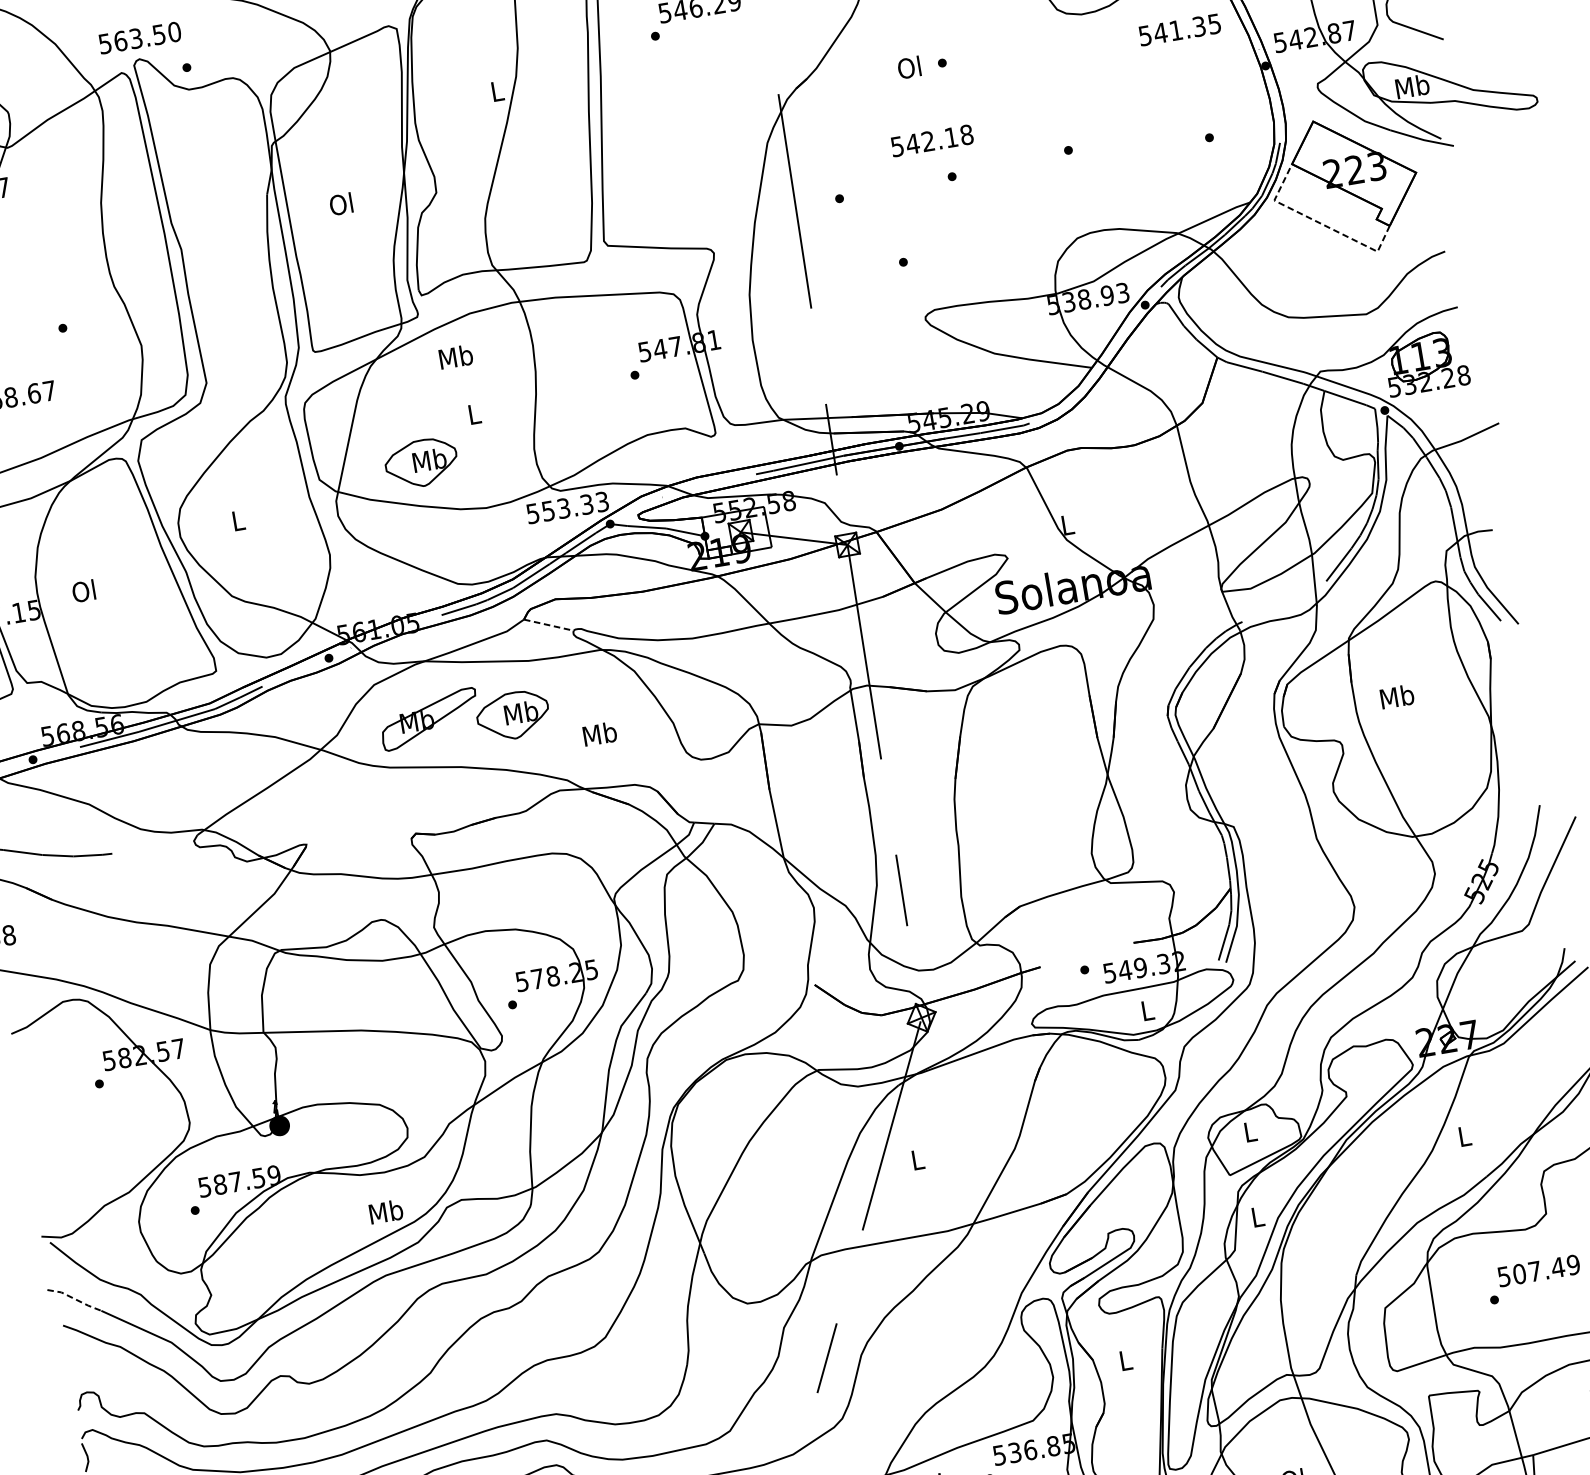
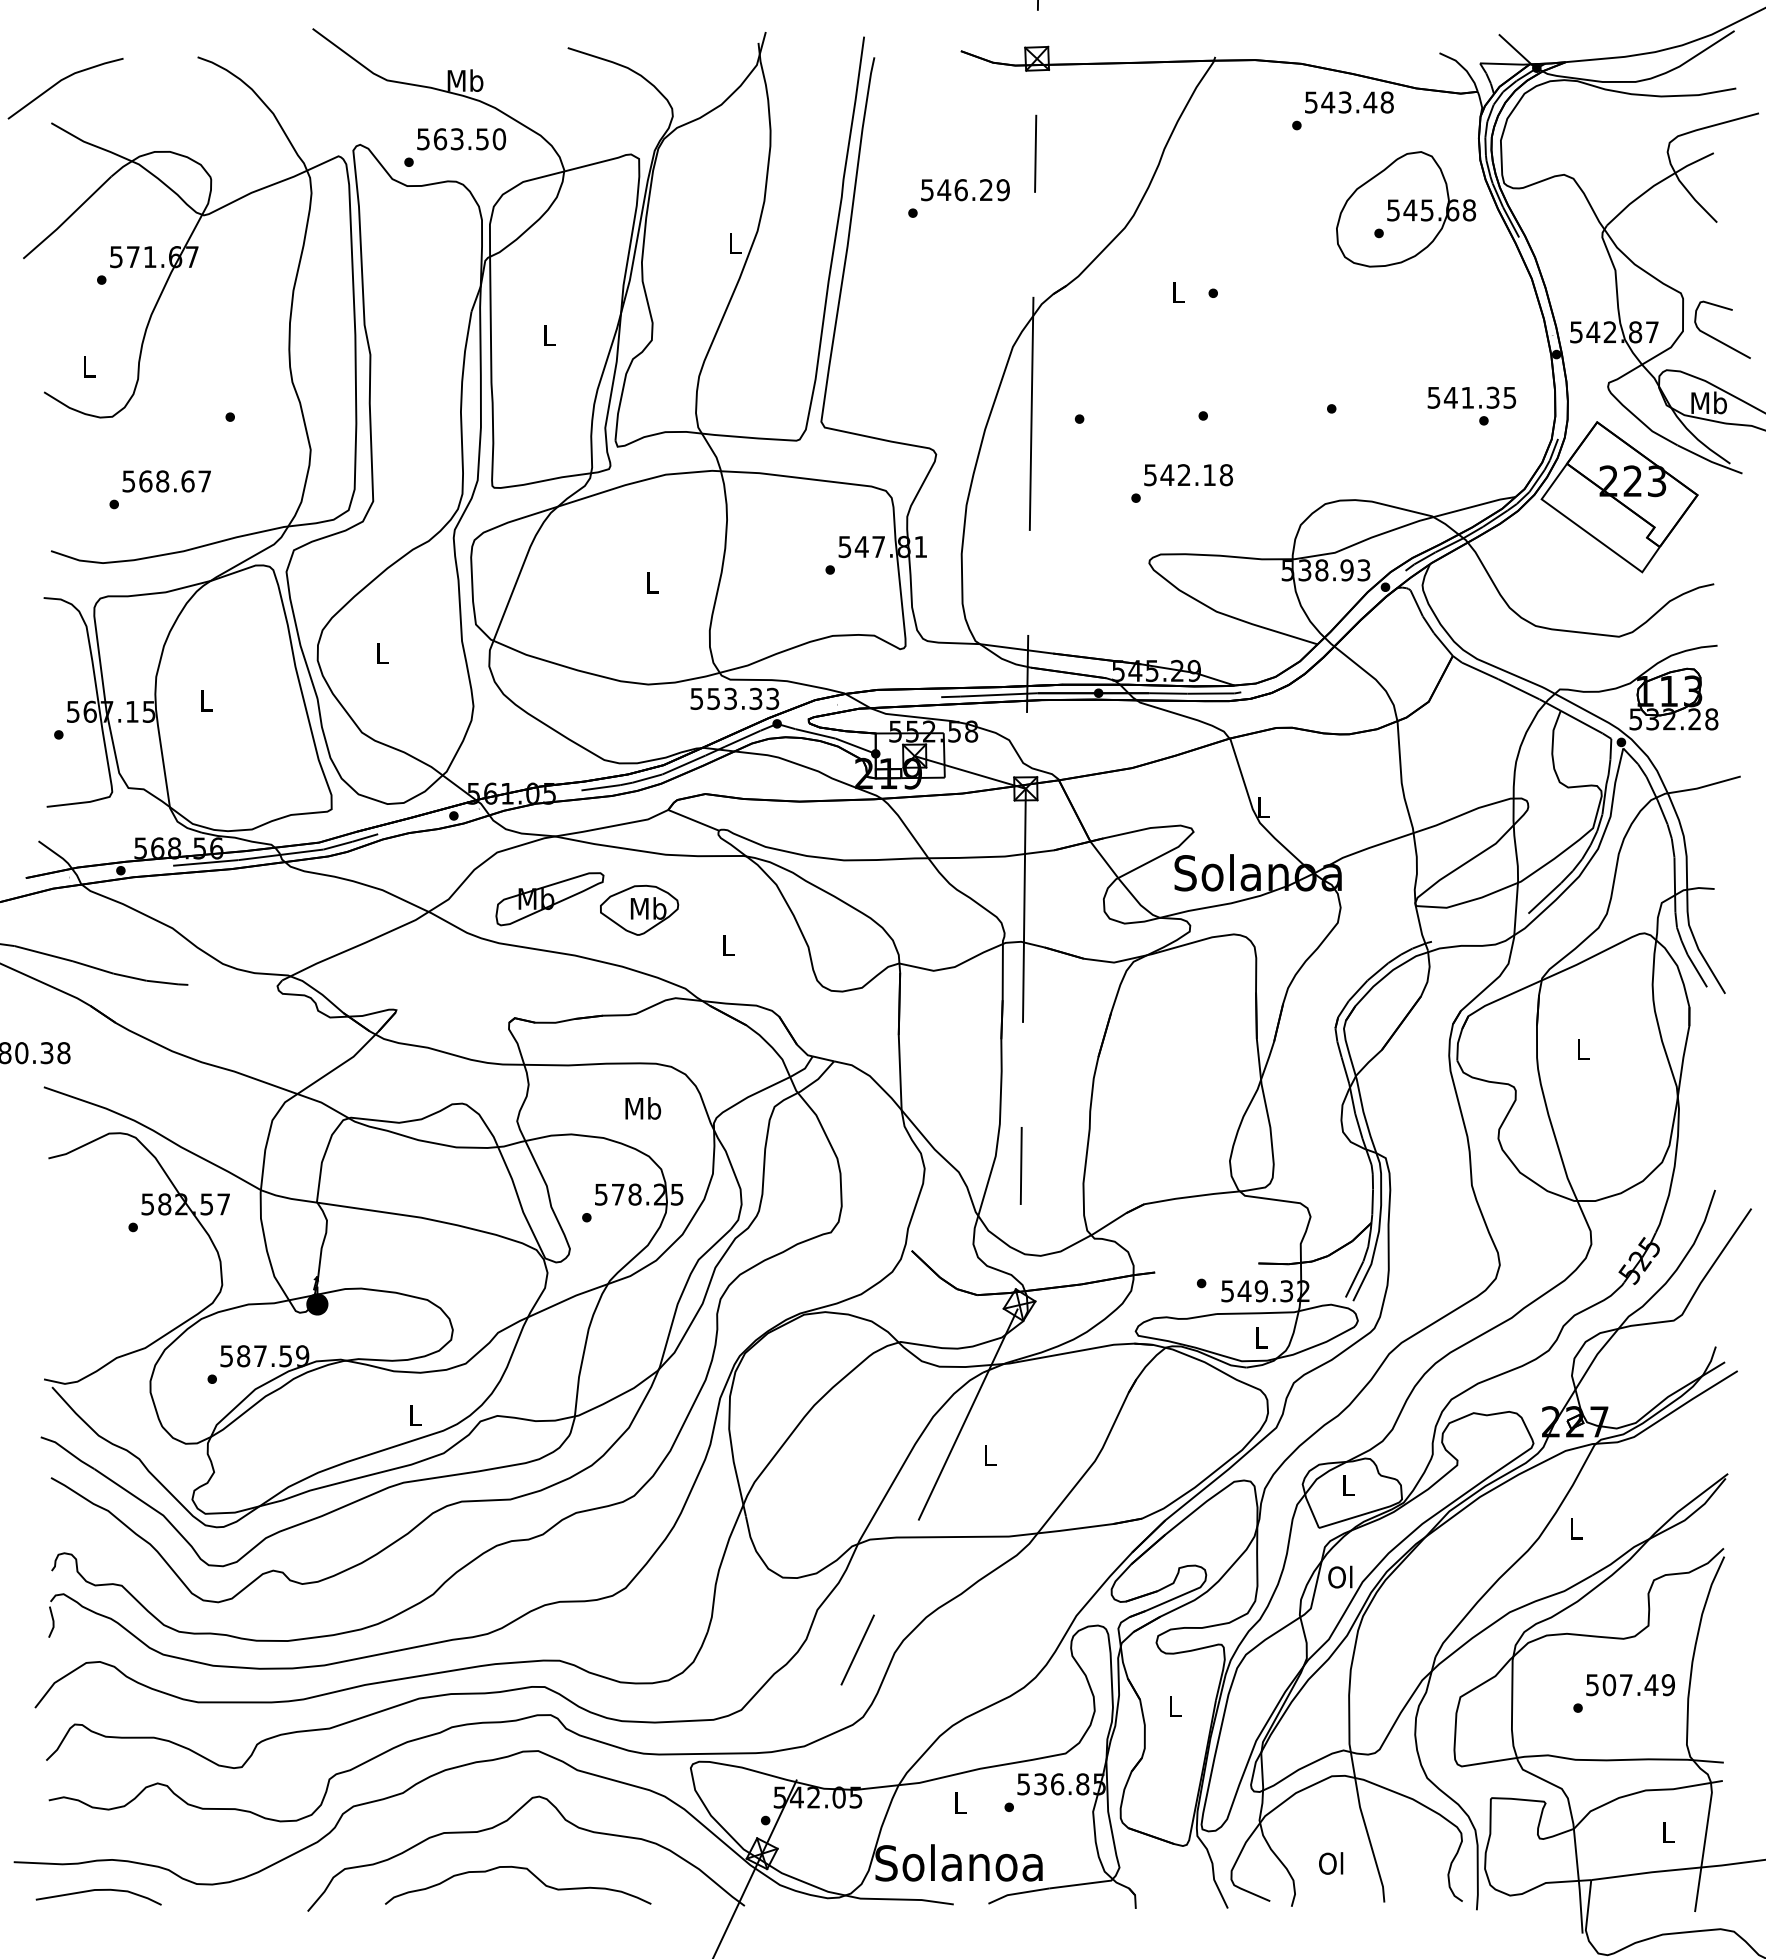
text: (1179, 29) -> (1471, 397), moved
text: (140, 38) -> (461, 139), moved
text: (909, 67) -> (1177, 292), Ol -> L
text: (932, 141) -> (1188, 475), moved
text: (341, 204) -> (548, 335), Ol -> L
line: (1320, 223) -> (1586, 532), dashed -> solid
text: (456, 356) -> (643, 1108), moved
part: (421, 462) -> (587, 624), removed
text: (84, 591) -> (205, 700), Ol -> L
line: (549, 625) -> (694, 820), dashed -> solid
text: (1396, 696) -> (1582, 1048), Mb -> L
text: (600, 734) -> (728, 945), Mb -> L
text: (385, 1211) -> (414, 1414), Mb -> L
text: (1257, 1216) -> (1340, 1576), L -> Ol
line: (75, 1299) -> (68, 1452), dashed -> solid

